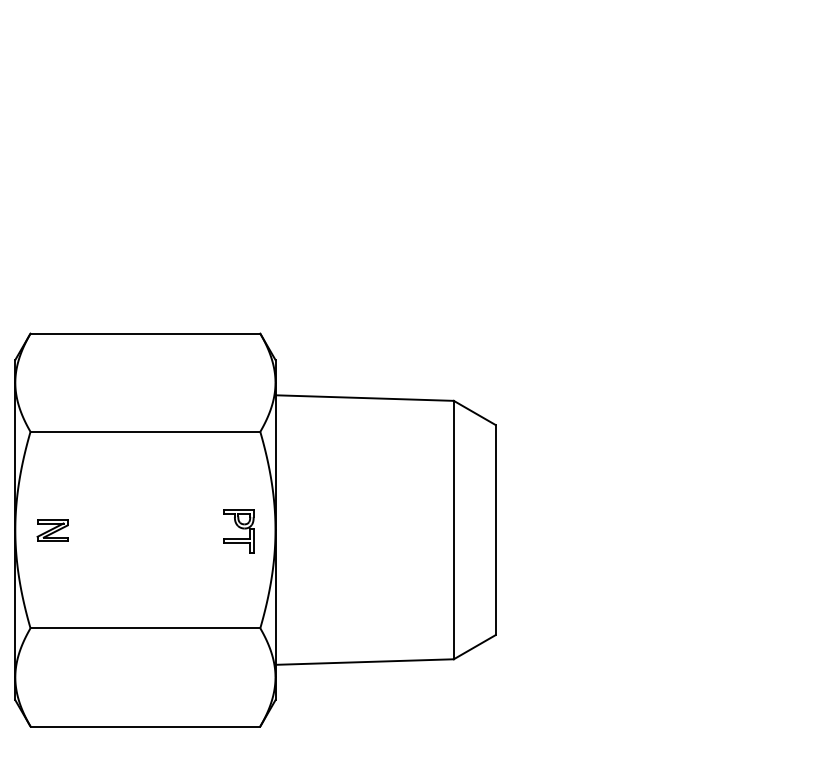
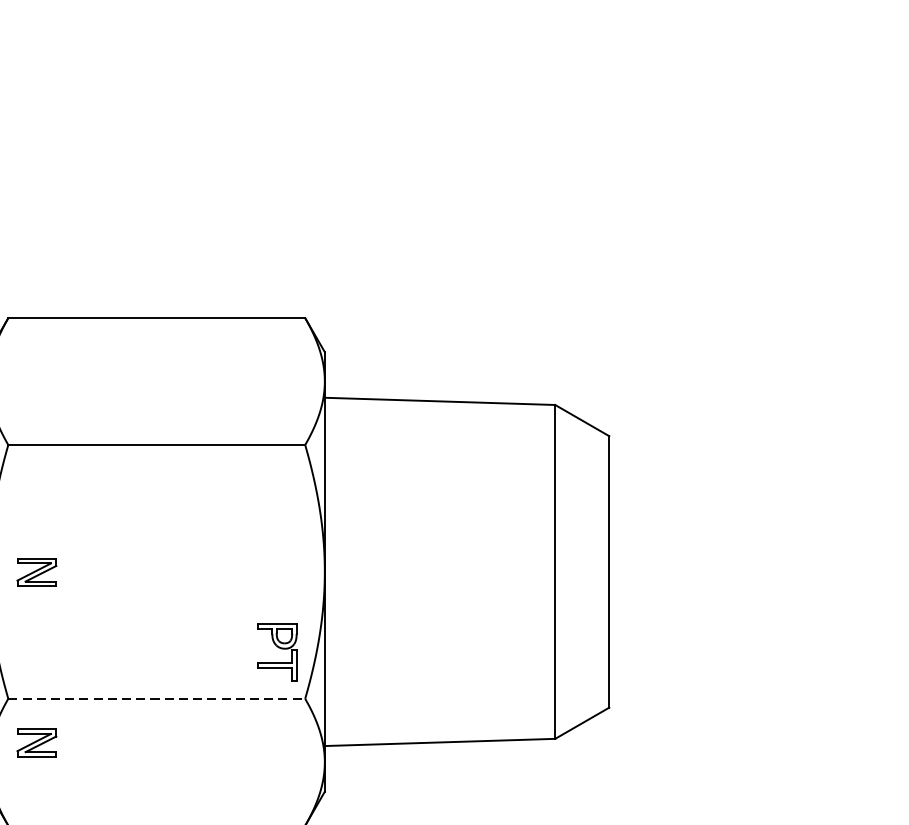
part: (238, 531) -> (277, 652), moved
line: (145, 628) -> (156, 699), solid -> dashed
part: (52, 662) -> (36, 743), added

